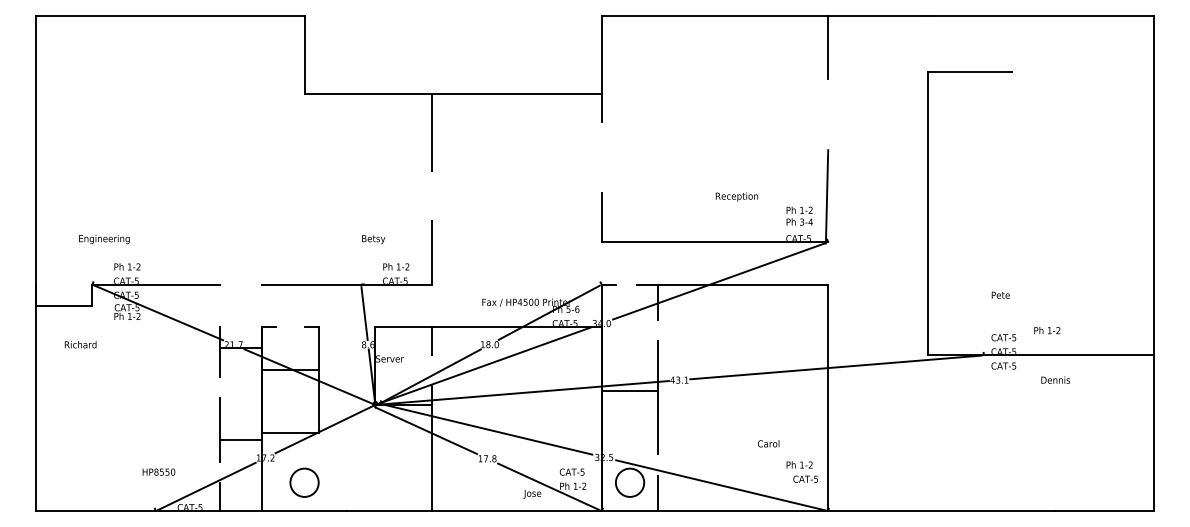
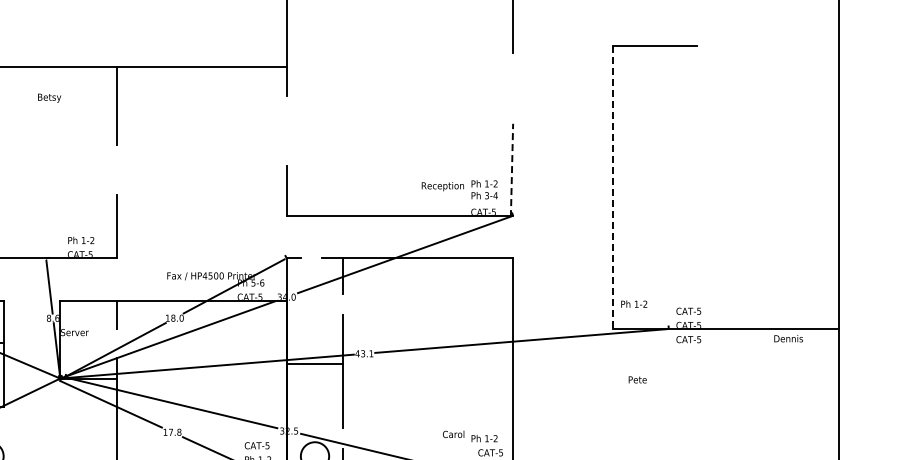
text: (736, 196) -> (442, 186), moved
line: (827, 196) -> (512, 170), solid -> dashed
line: (927, 213) -> (612, 187), solid -> dashed
text: (373, 239) -> (49, 98), moved
text: (1000, 294) -> (637, 379), moved
text: (1047, 330) -> (634, 304), moved
text: (1055, 379) -> (788, 338), moved
text: (768, 443) -> (453, 434), moved

